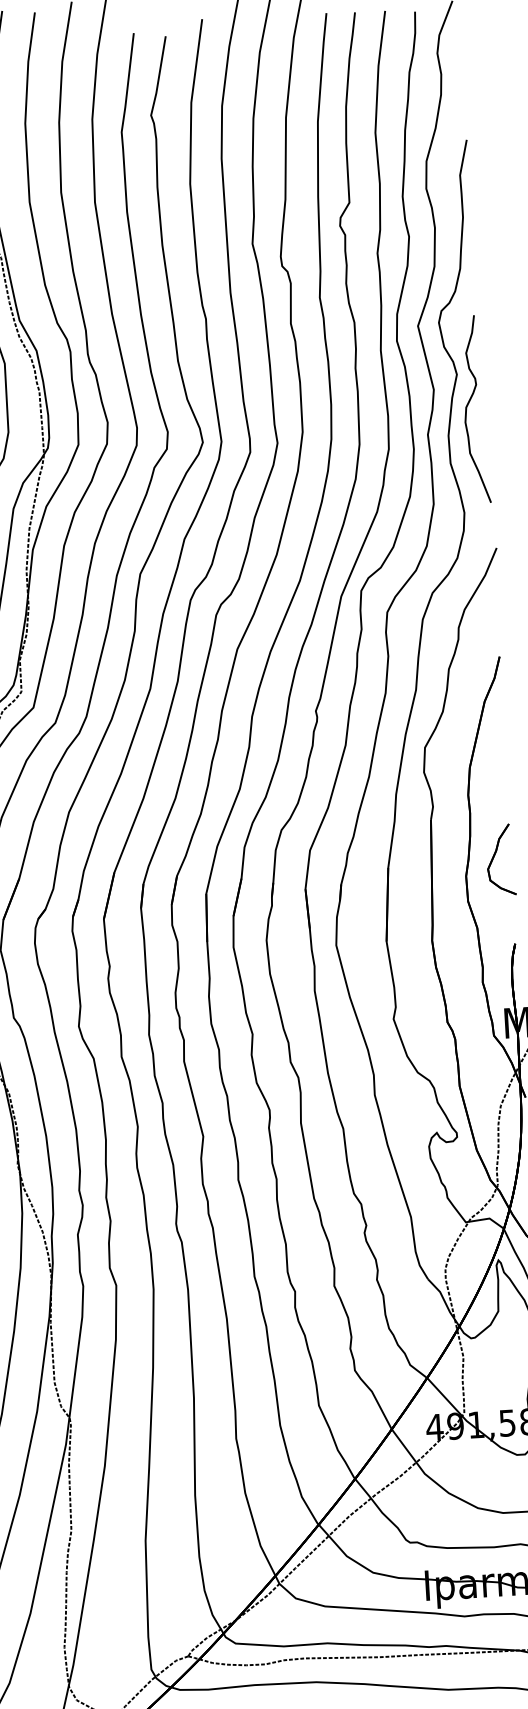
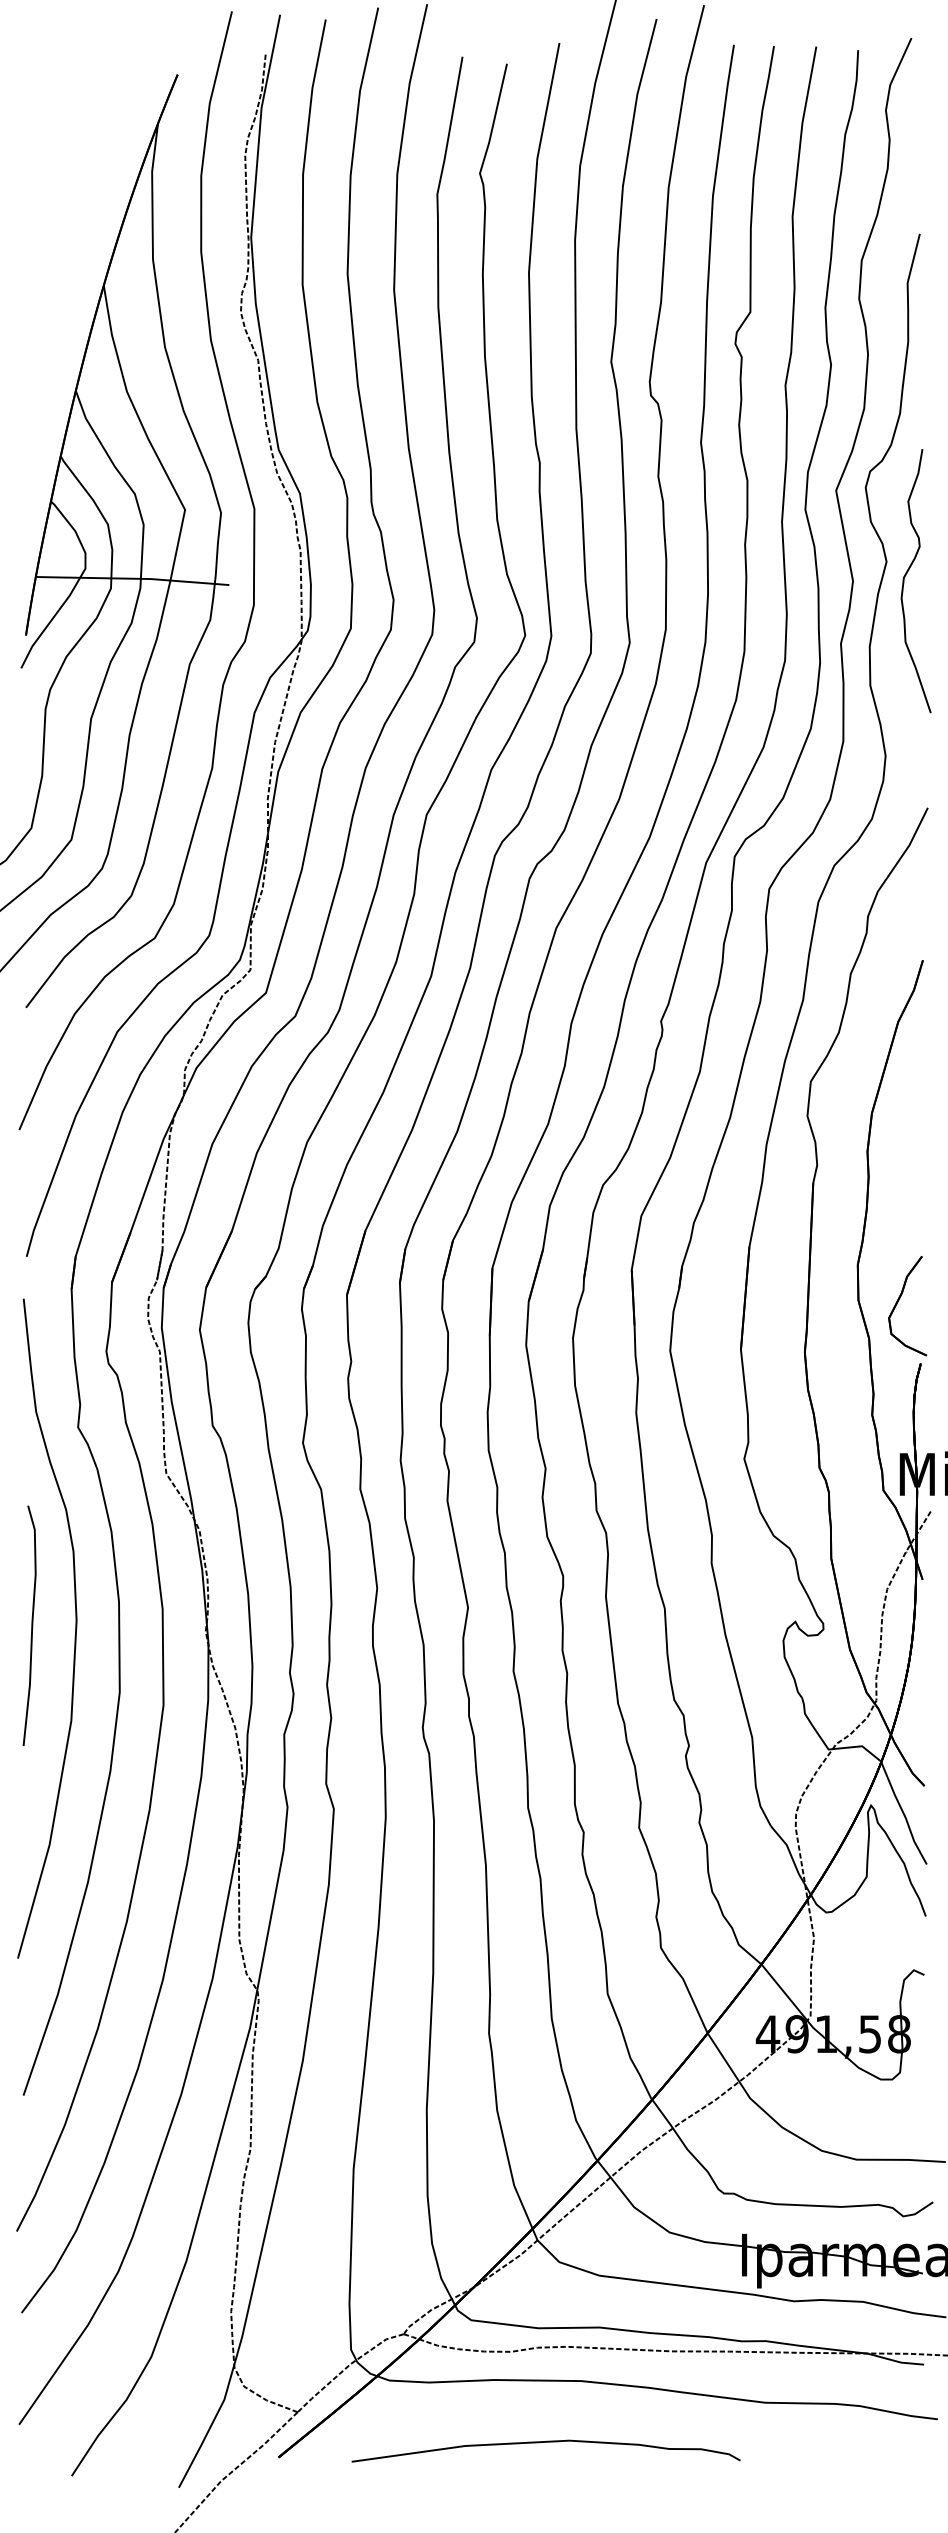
curve: (467, 407) -> (905, 577), moved
part: (494, 857) -> (898, 1302), moved

